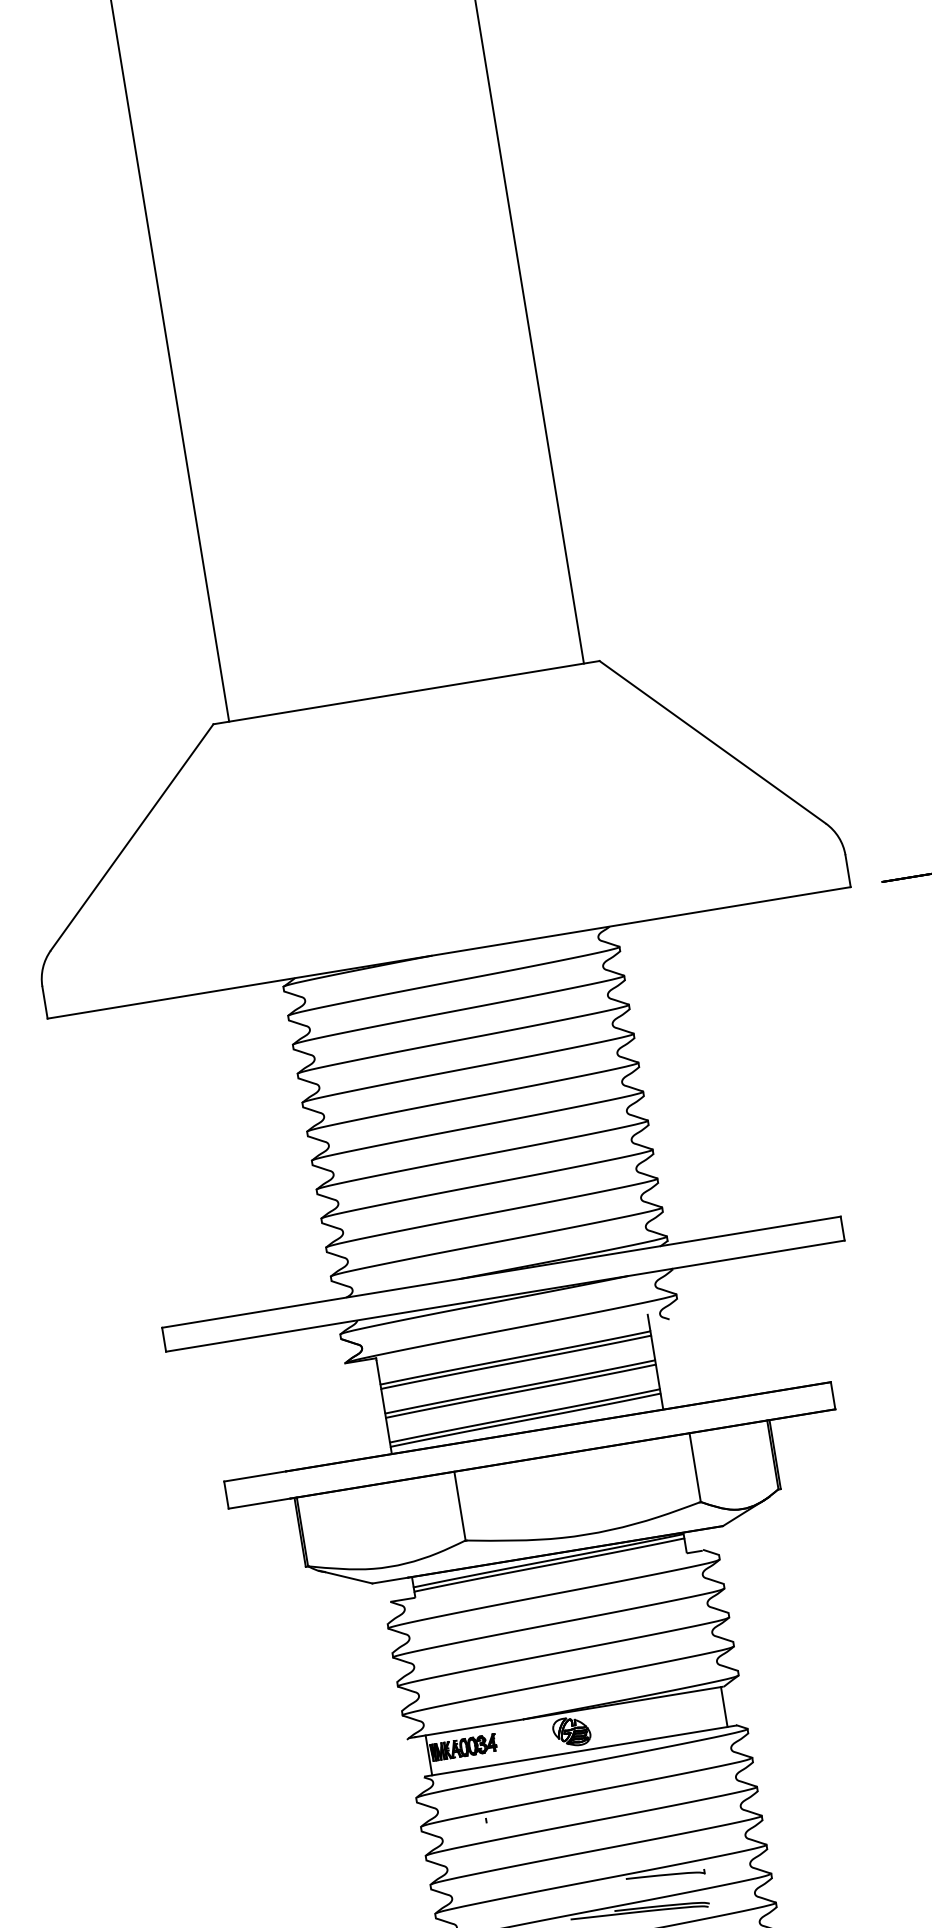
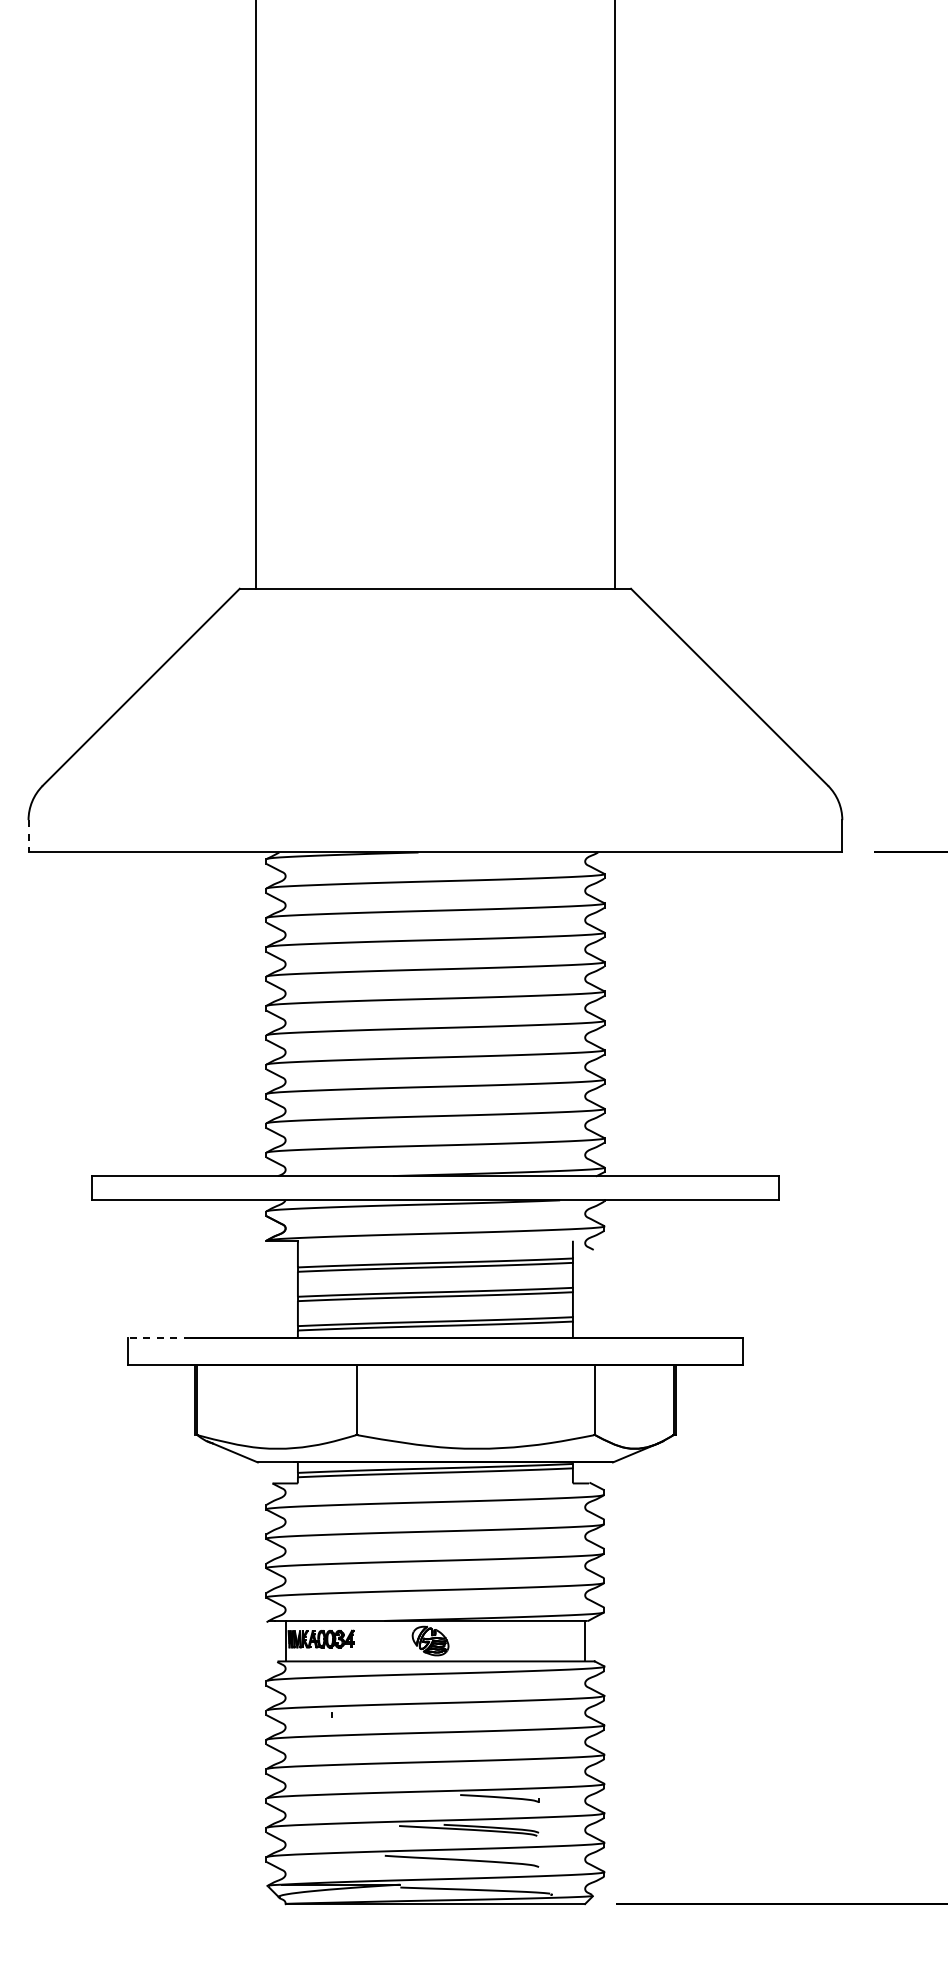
line: (44, 1002) -> (28, 836), solid -> dashed
line: (254, 1476) -> (158, 1337), solid -> dashed

